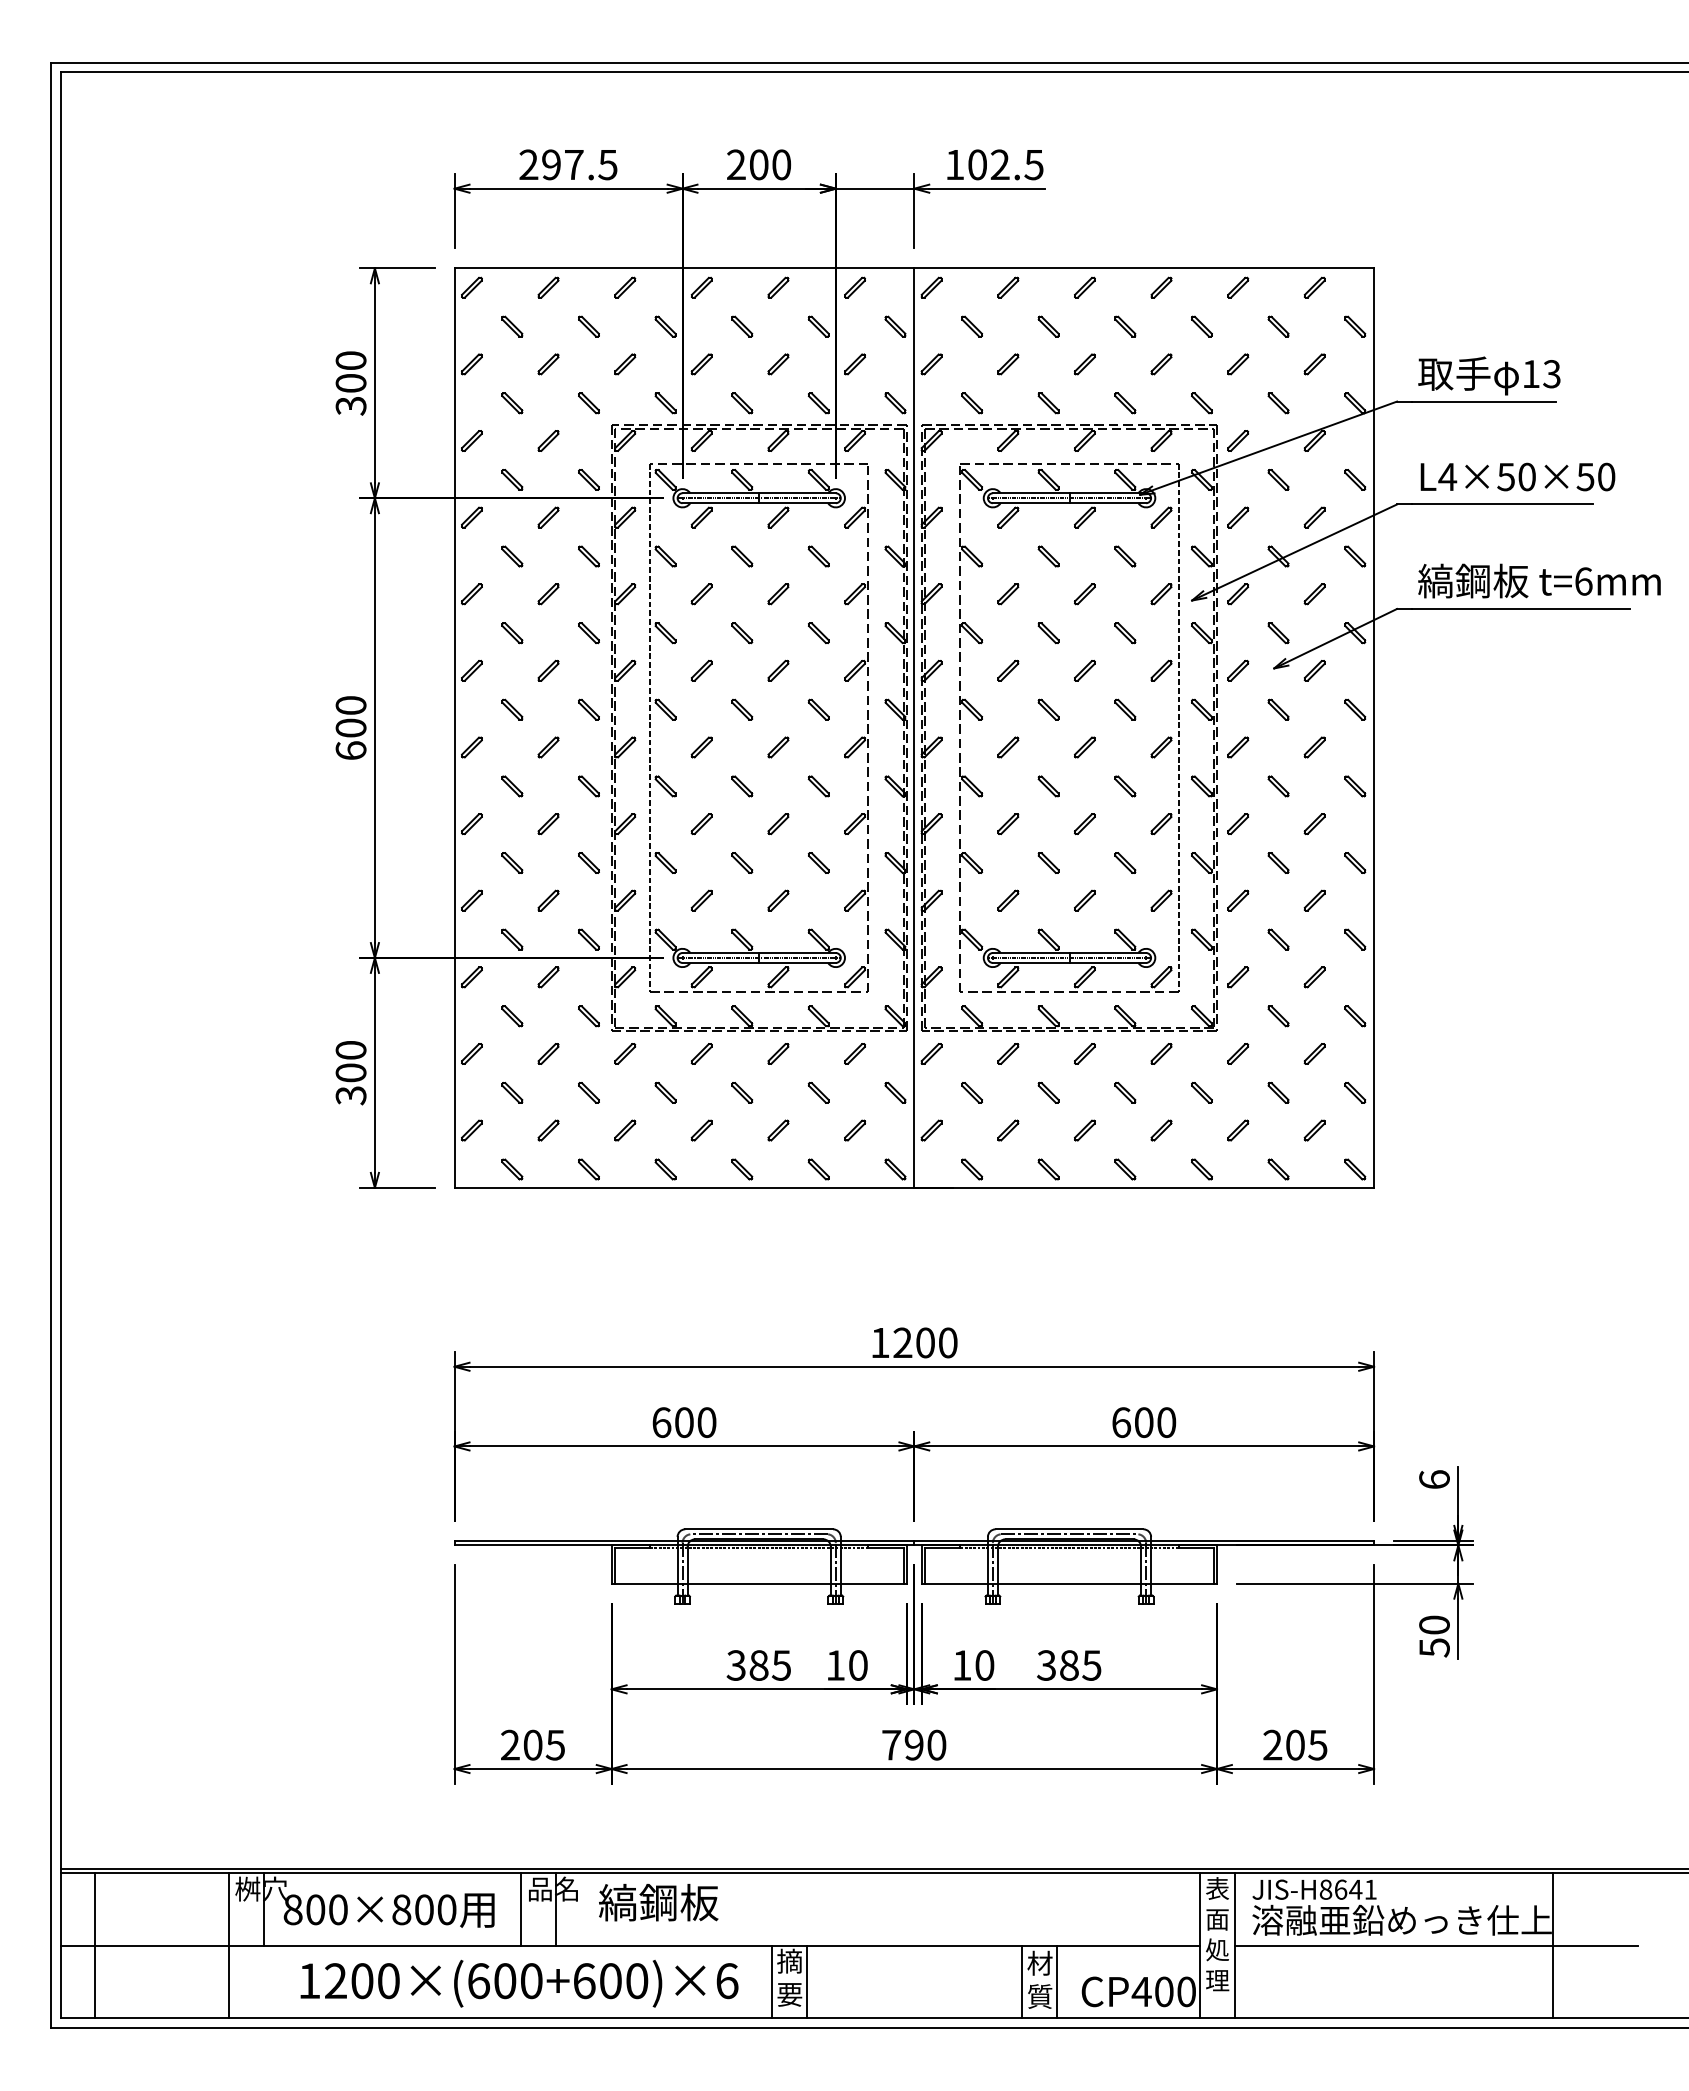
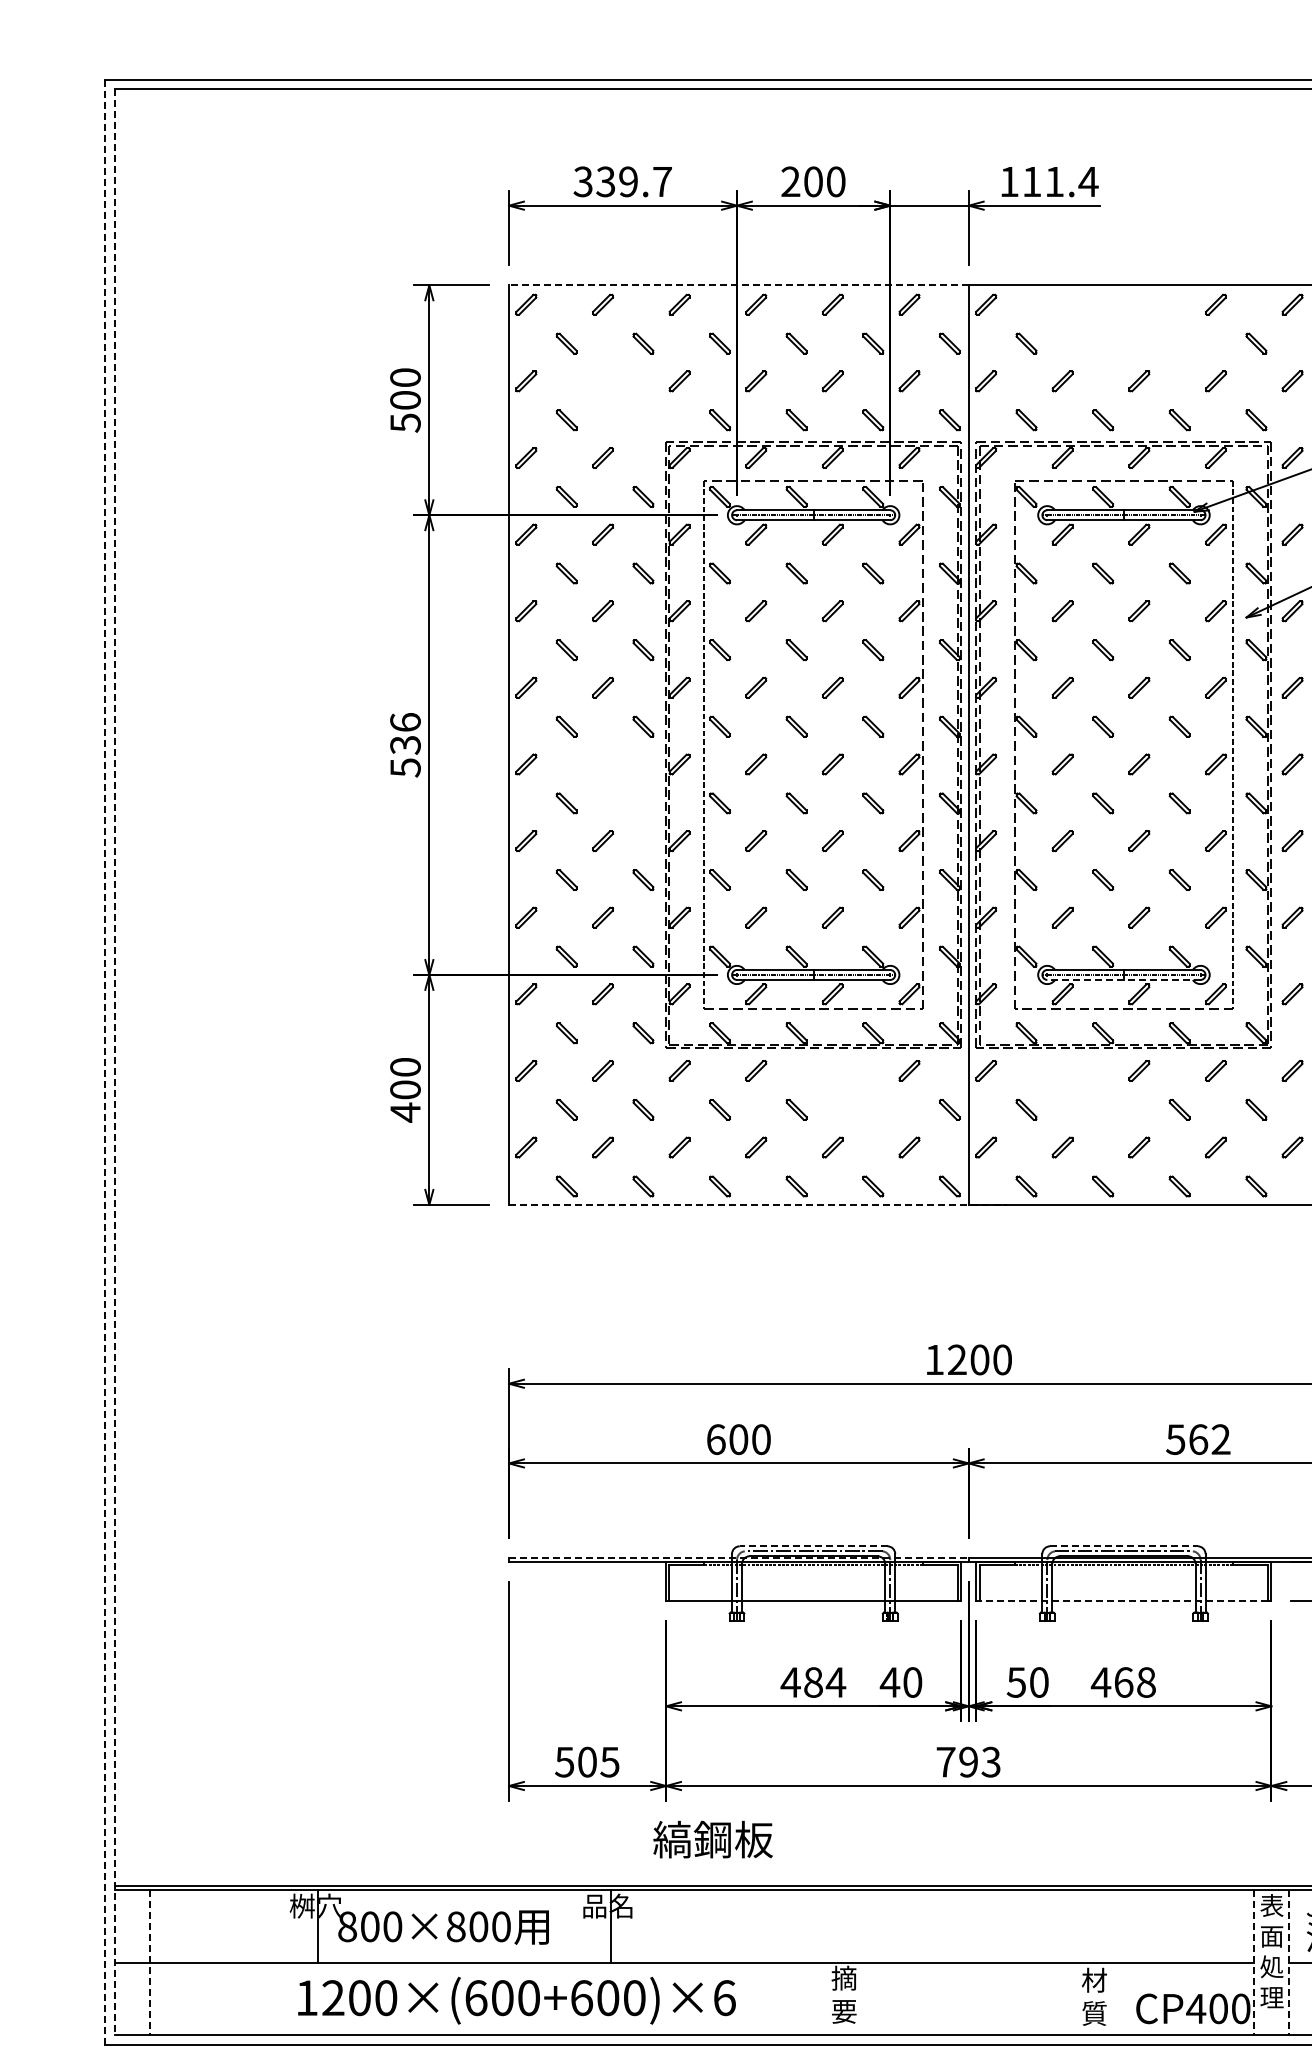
text: (568, 164) -> (622, 181), 297.5 -> 339.7
text: (1006, 164) -> (1060, 181), 102.5 -> 111.4
line: (684, 268) -> (738, 285), solid -> dashed
part: (1038, 316) -> (1092, 333), removed
part: (1114, 316) -> (1168, 333), removed
part: (578, 393) -> (632, 410), removed
text: (350, 405) -> (404, 422), 300 -> 500
text: (350, 728) -> (404, 745), 600 -> 536
part: (578, 776) -> (632, 793), removed
line: (1069, 962) -> (1123, 979), solid -> dashed
line: (50, 1045) -> (104, 1062), solid -> dashed
line: (60, 1045) -> (114, 1062), solid -> dashed
part: (808, 1082) -> (862, 1099), removed
part: (1038, 1082) -> (1092, 1099), removed
text: (350, 1095) -> (404, 1112), 300 -> 400
line: (704, 1187) -> (758, 1204), solid -> dashed
text: (1143, 1422) -> (1197, 1439), 600 -> 562
line: (759, 1529) -> (813, 1546), solid -> dashed
line: (1069, 1529) -> (1123, 1546), solid -> dashed
line: (684, 1540) -> (738, 1557), solid -> dashed
line: (1069, 1583) -> (1123, 1600), solid -> dashed
text: (758, 1665) -> (812, 1682), 385 -> 484
text: (835, 1665) -> (889, 1682), 10 -> 40
text: (961, 1665) -> (1015, 1682), 10 -> 50
text: (1068, 1665) -> (1122, 1682), 385 -> 468
text: (509, 1744) -> (563, 1761), 205 -> 505
text: (936, 1744) -> (990, 1761), 790 -> 793
text: (658, 1902) -> (712, 1839), moved
line: (521, 1909) -> (575, 1926), removed
line: (229, 1945) -> (283, 1962), removed
line: (95, 1946) -> (149, 1963), solid -> dashed
line: (1199, 1946) -> (1253, 1963), solid -> dashed
line: (1234, 1946) -> (1288, 1963), solid -> dashed
line: (771, 1981) -> (825, 1998), removed
line: (806, 1981) -> (860, 1998), removed
line: (1021, 1981) -> (1075, 1998), removed
line: (1056, 1981) -> (1110, 1998), removed
text: (519, 1983) -> (516, 2000), moved

